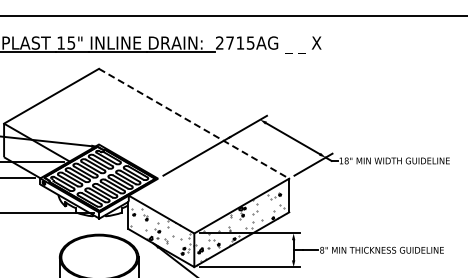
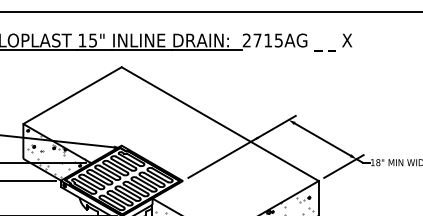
line: (194, 123) -> (220, 123), dashed -> solid
hatch: (35, 151) -> (55, 152), added

